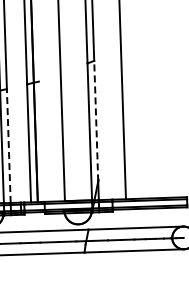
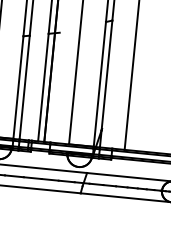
line: (96, 120) -> (107, 74), dashed -> solid
line: (8, 145) -> (24, 87), dashed -> solid

